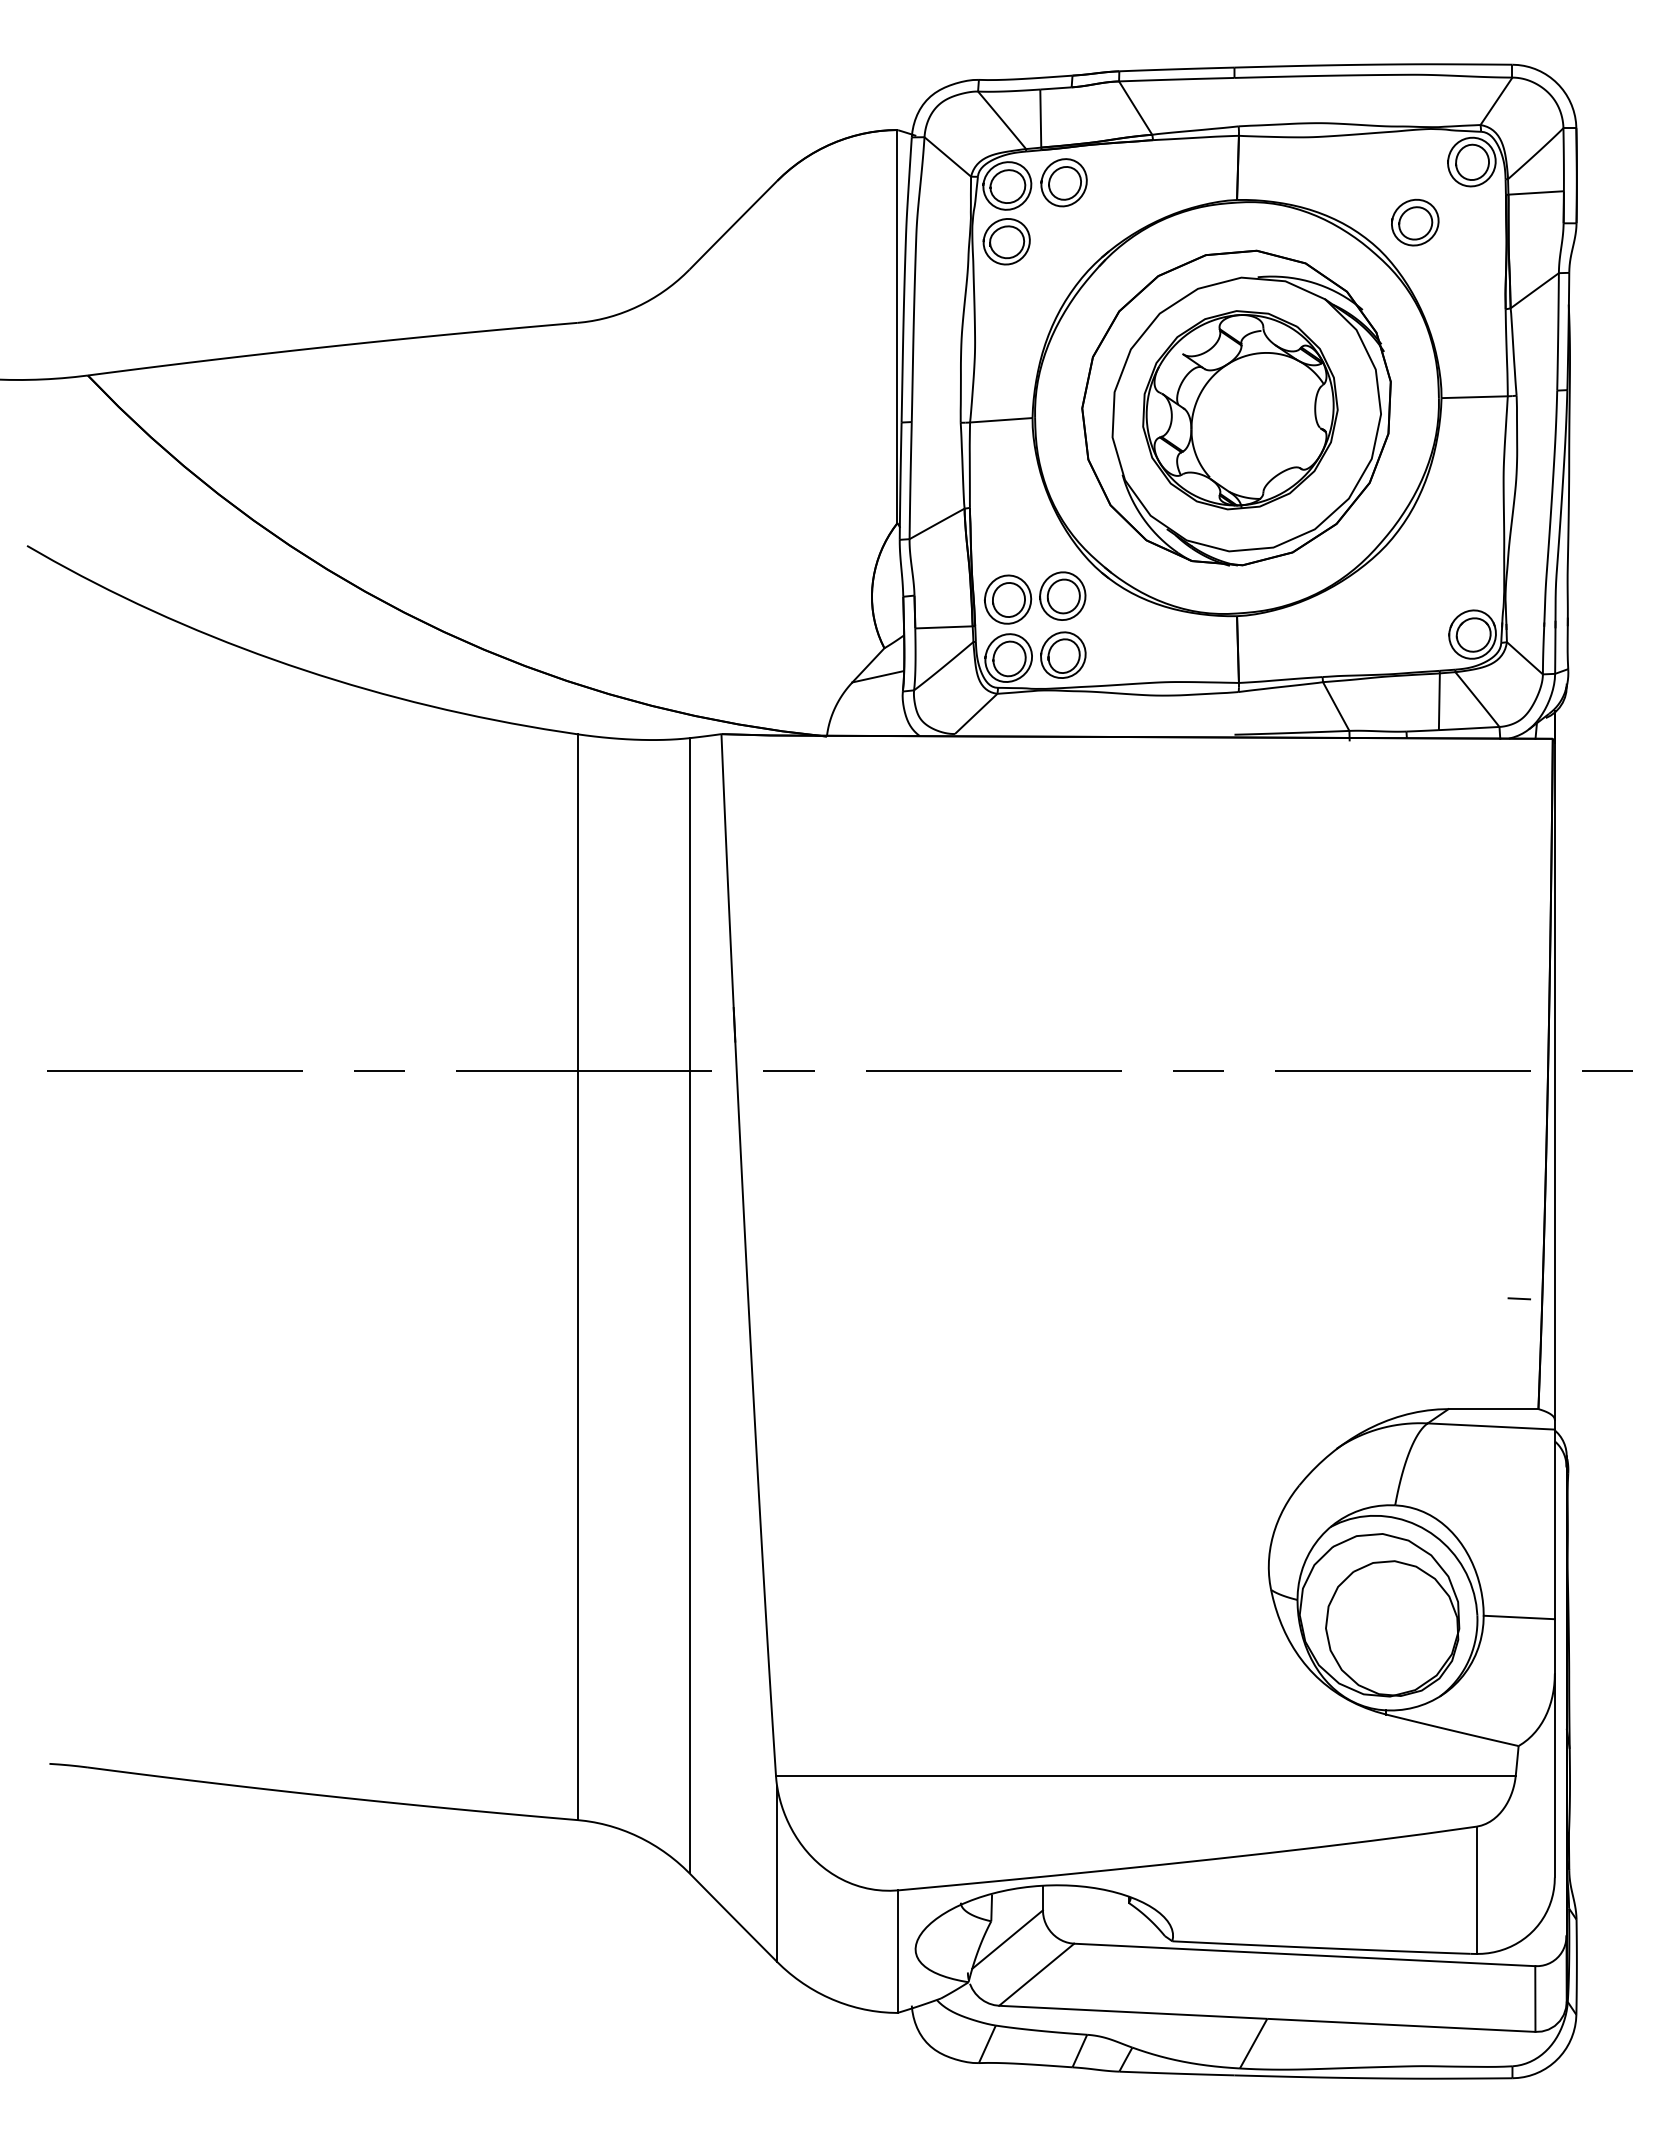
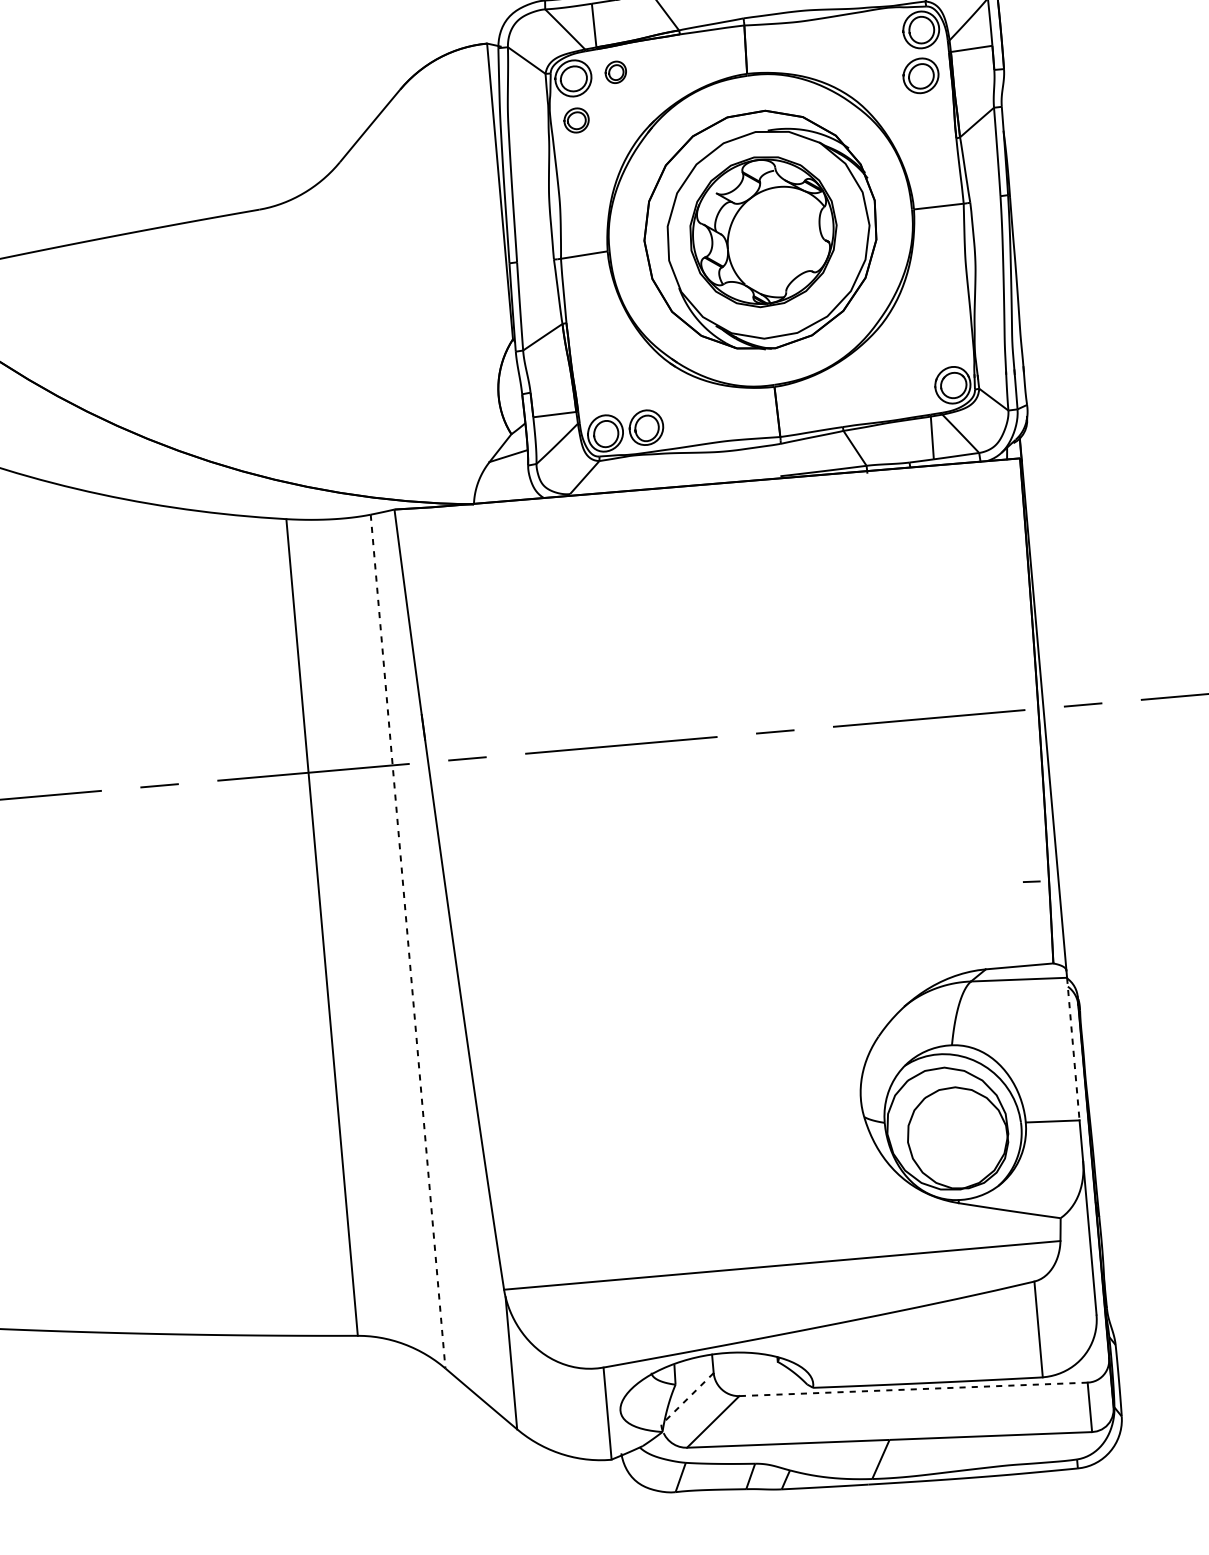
part: (1063, 182) -> (615, 72), size x0.6
part: (1415, 222) -> (921, 75), moved
part: (1006, 241) -> (576, 120), size x0.7
part: (1034, 597) -> (620, 386), removed
line: (689, 1305) -> (408, 941), solid -> dashed
line: (1554, 1524) -> (1073, 1049), solid -> dashed
line: (1007, 1939) -> (688, 1397), solid -> dashed
line: (1304, 1954) -> (913, 1389), solid -> dashed

